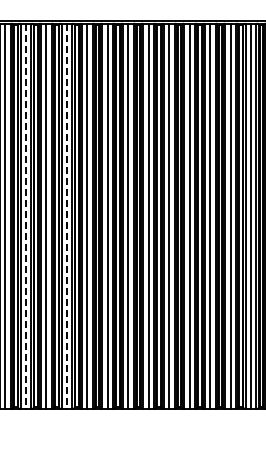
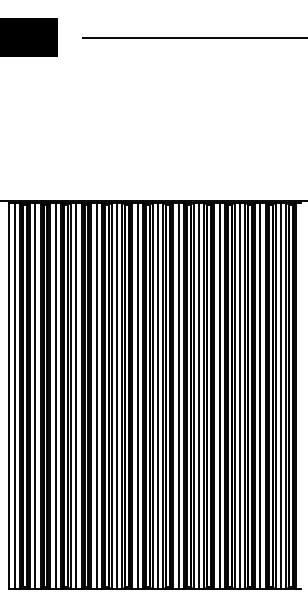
line: (26, 216) -> (35, 396), dashed -> solid
line: (67, 216) -> (76, 396), dashed -> solid

